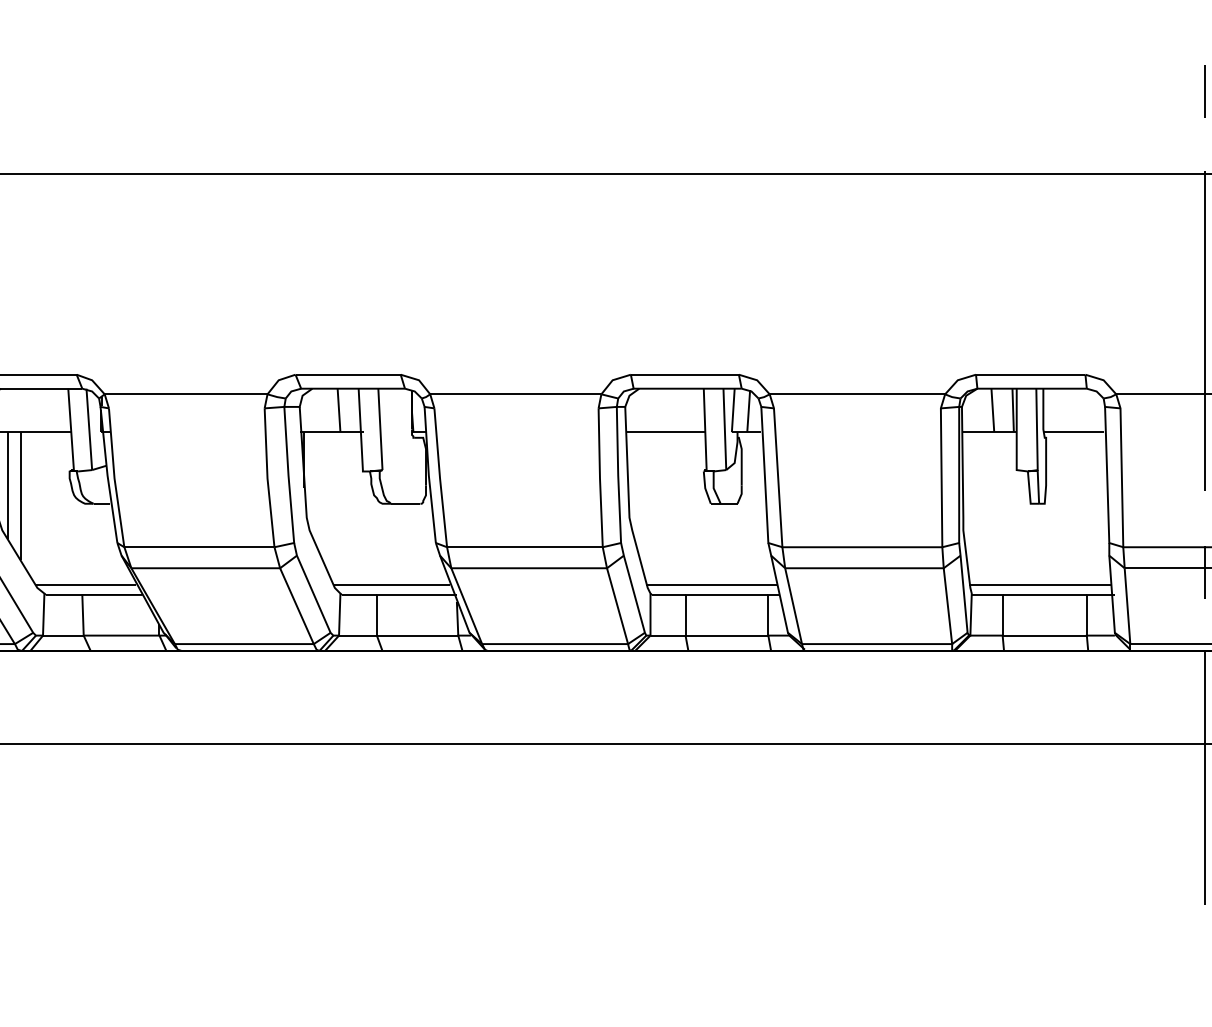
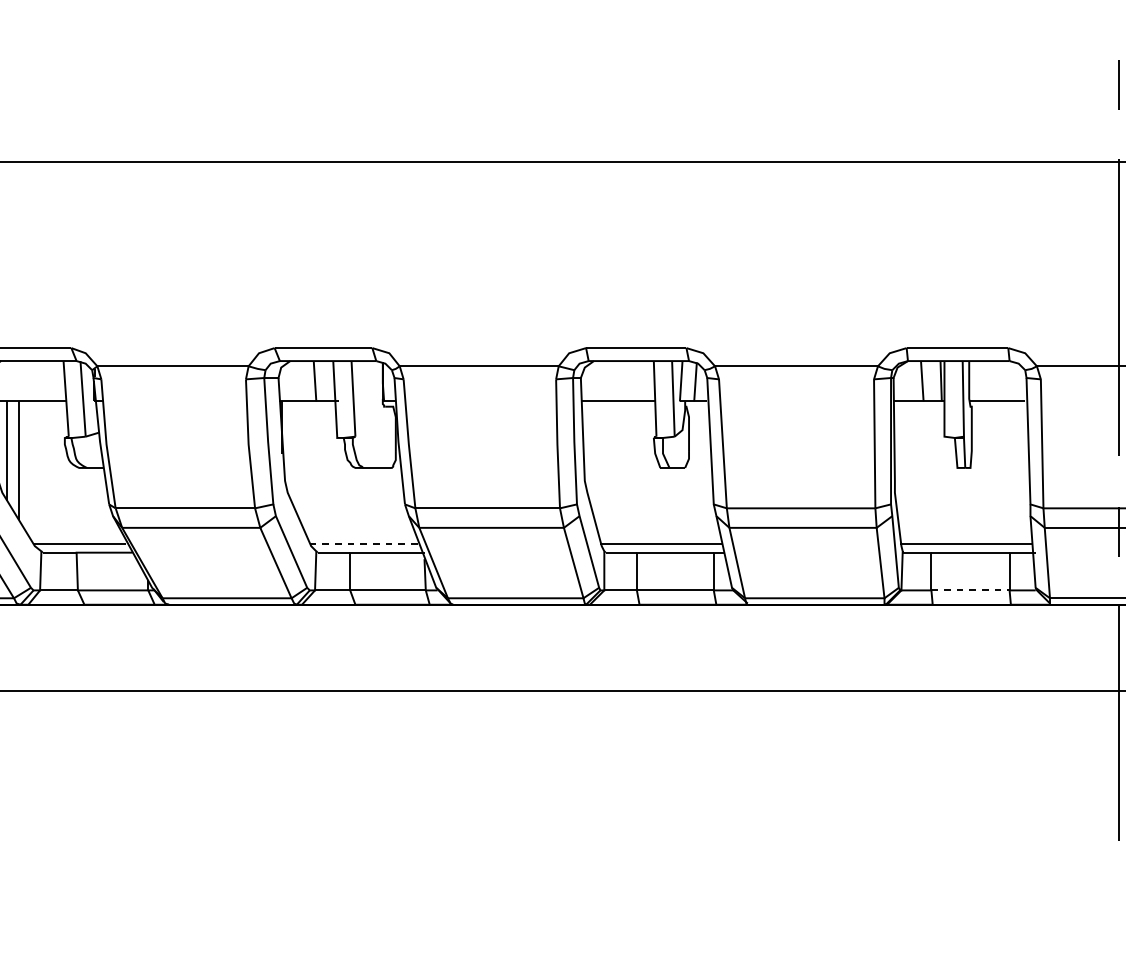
line: (392, 585) -> (364, 543), solid -> dashed
line: (1045, 635) -> (971, 590), solid -> dashed

